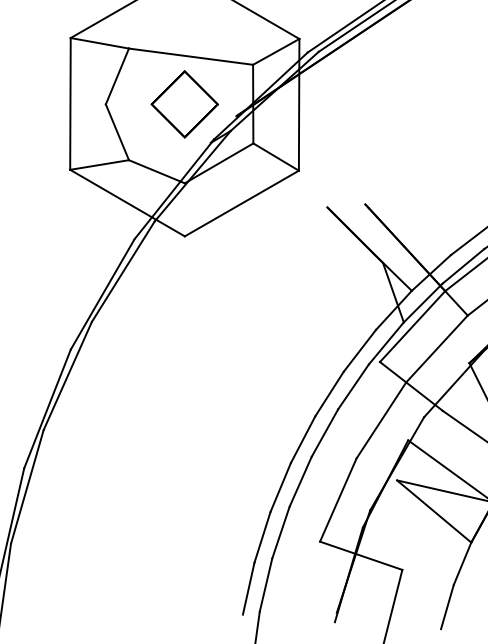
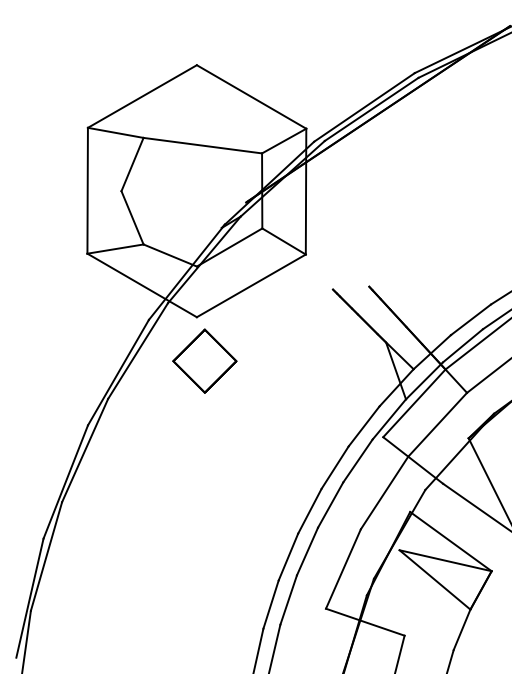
part: (184, 103) -> (204, 360), moved

